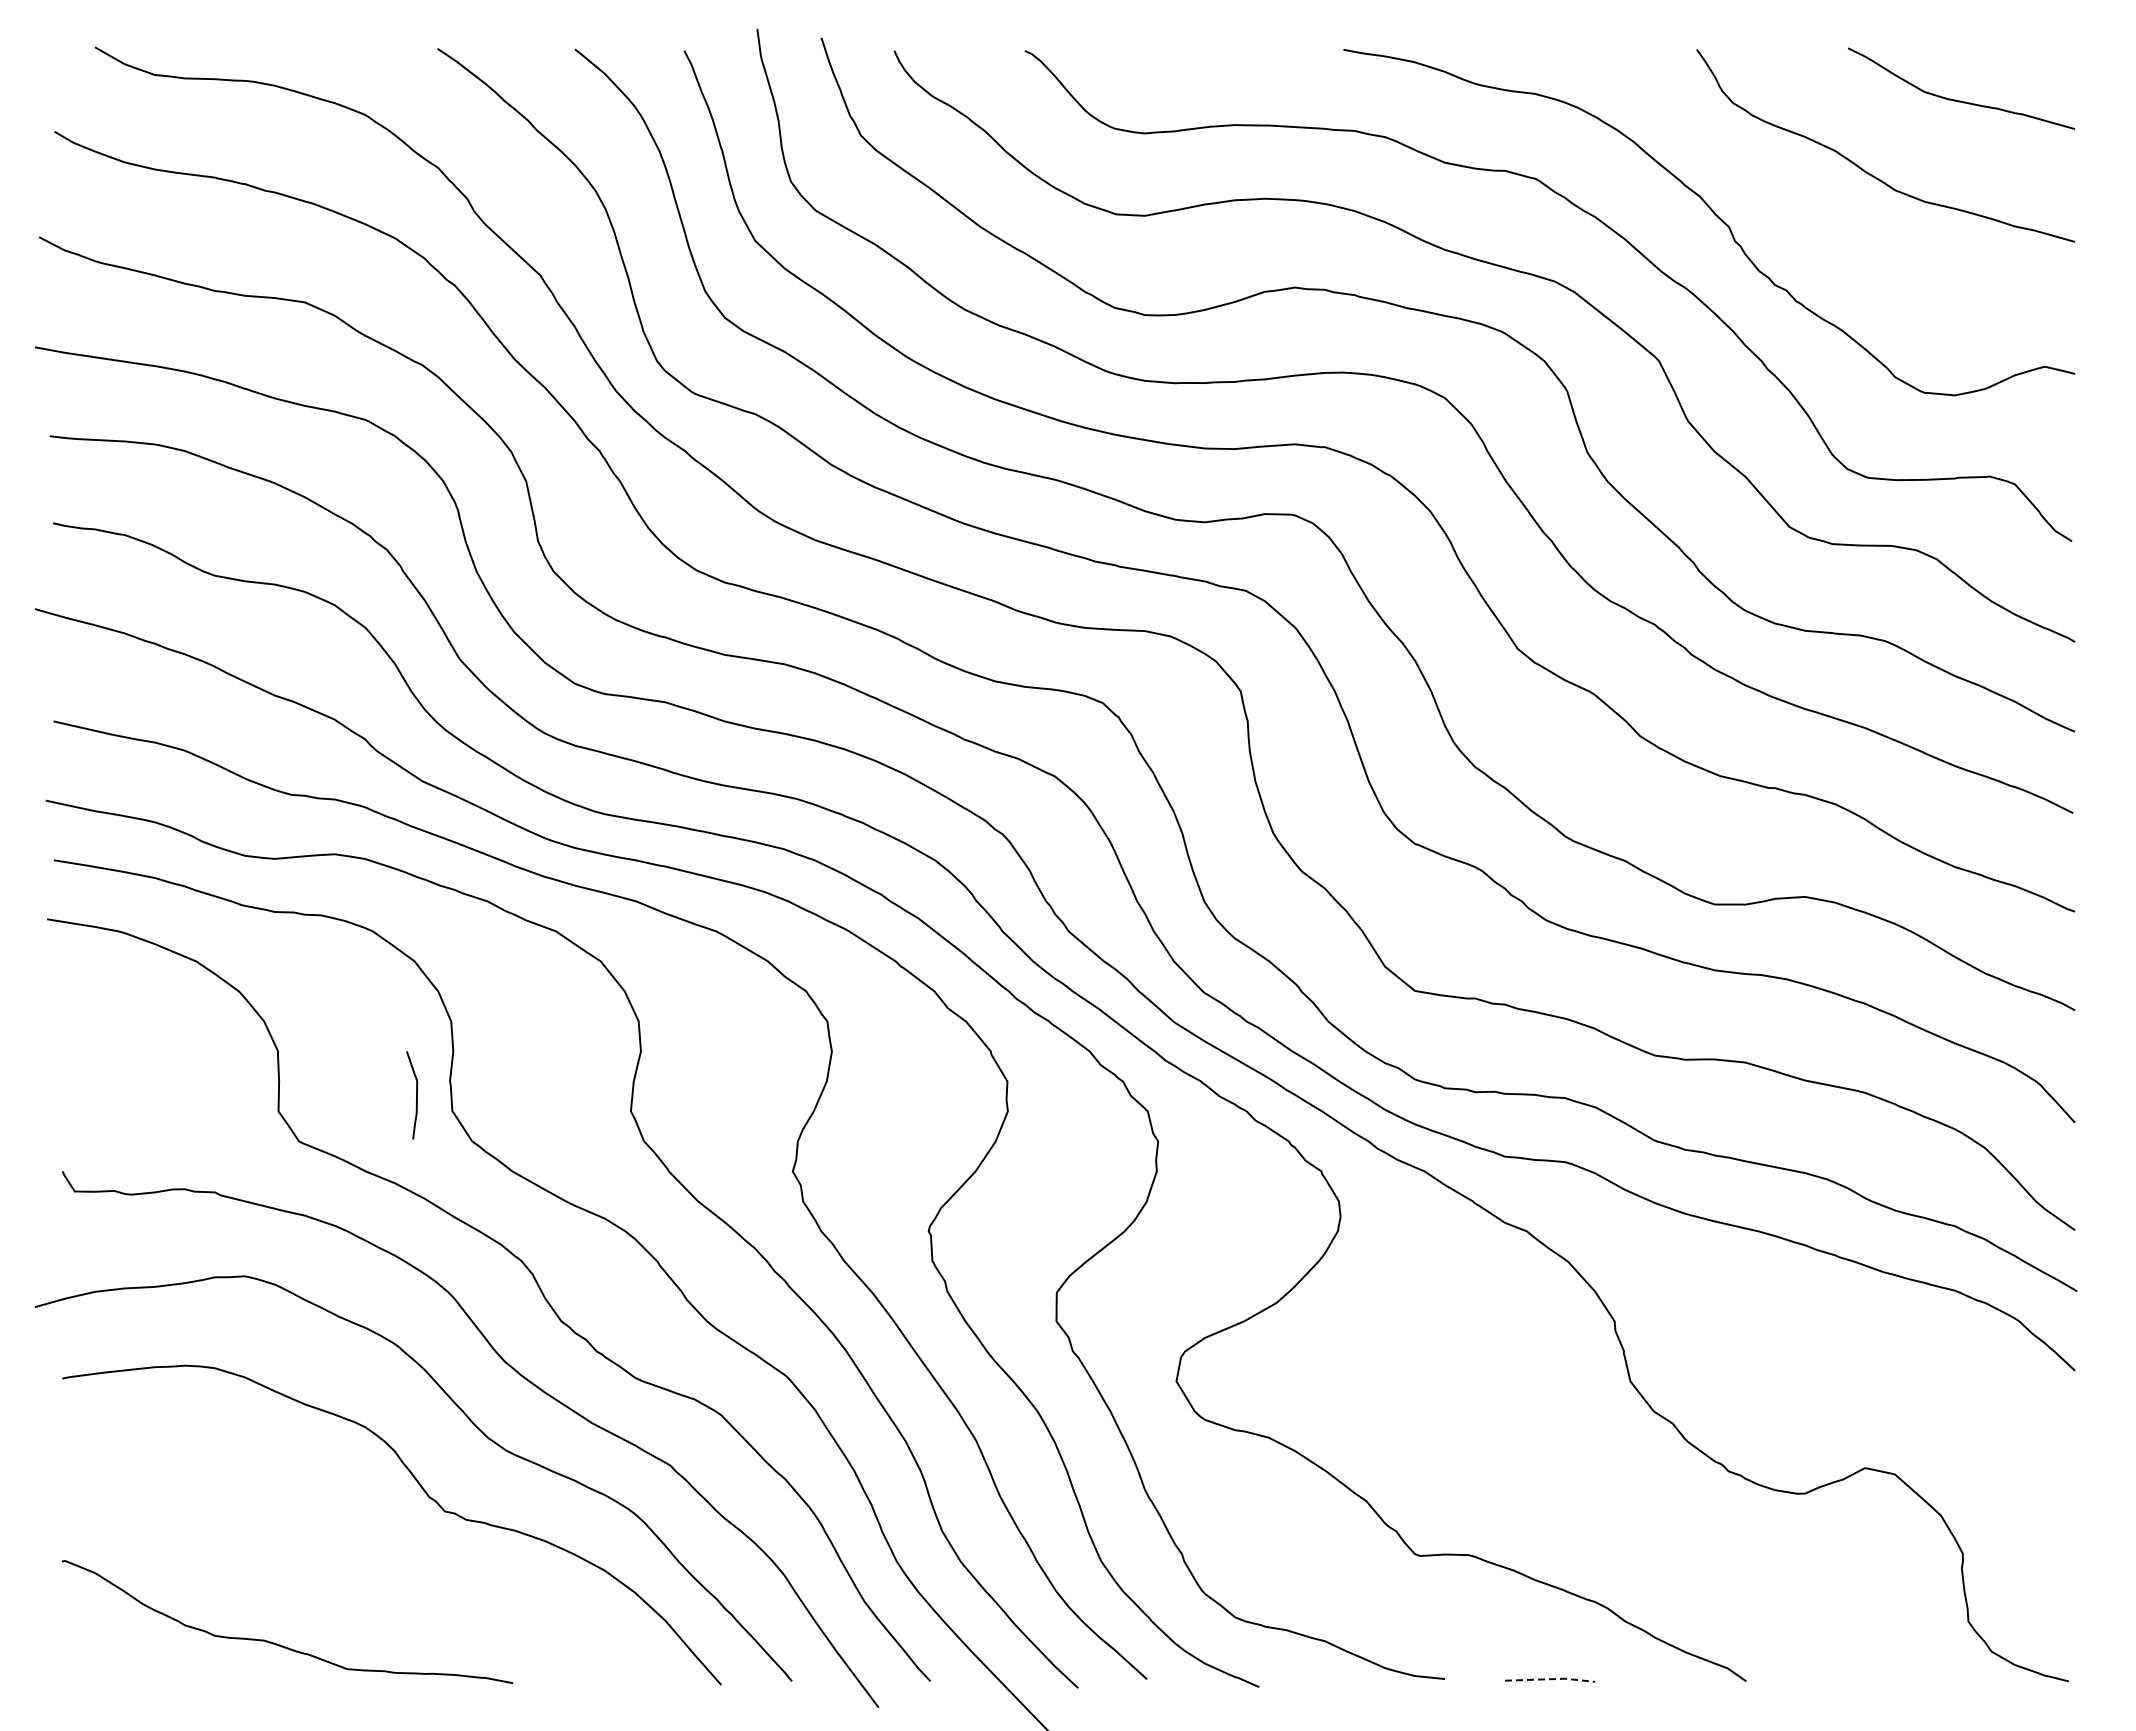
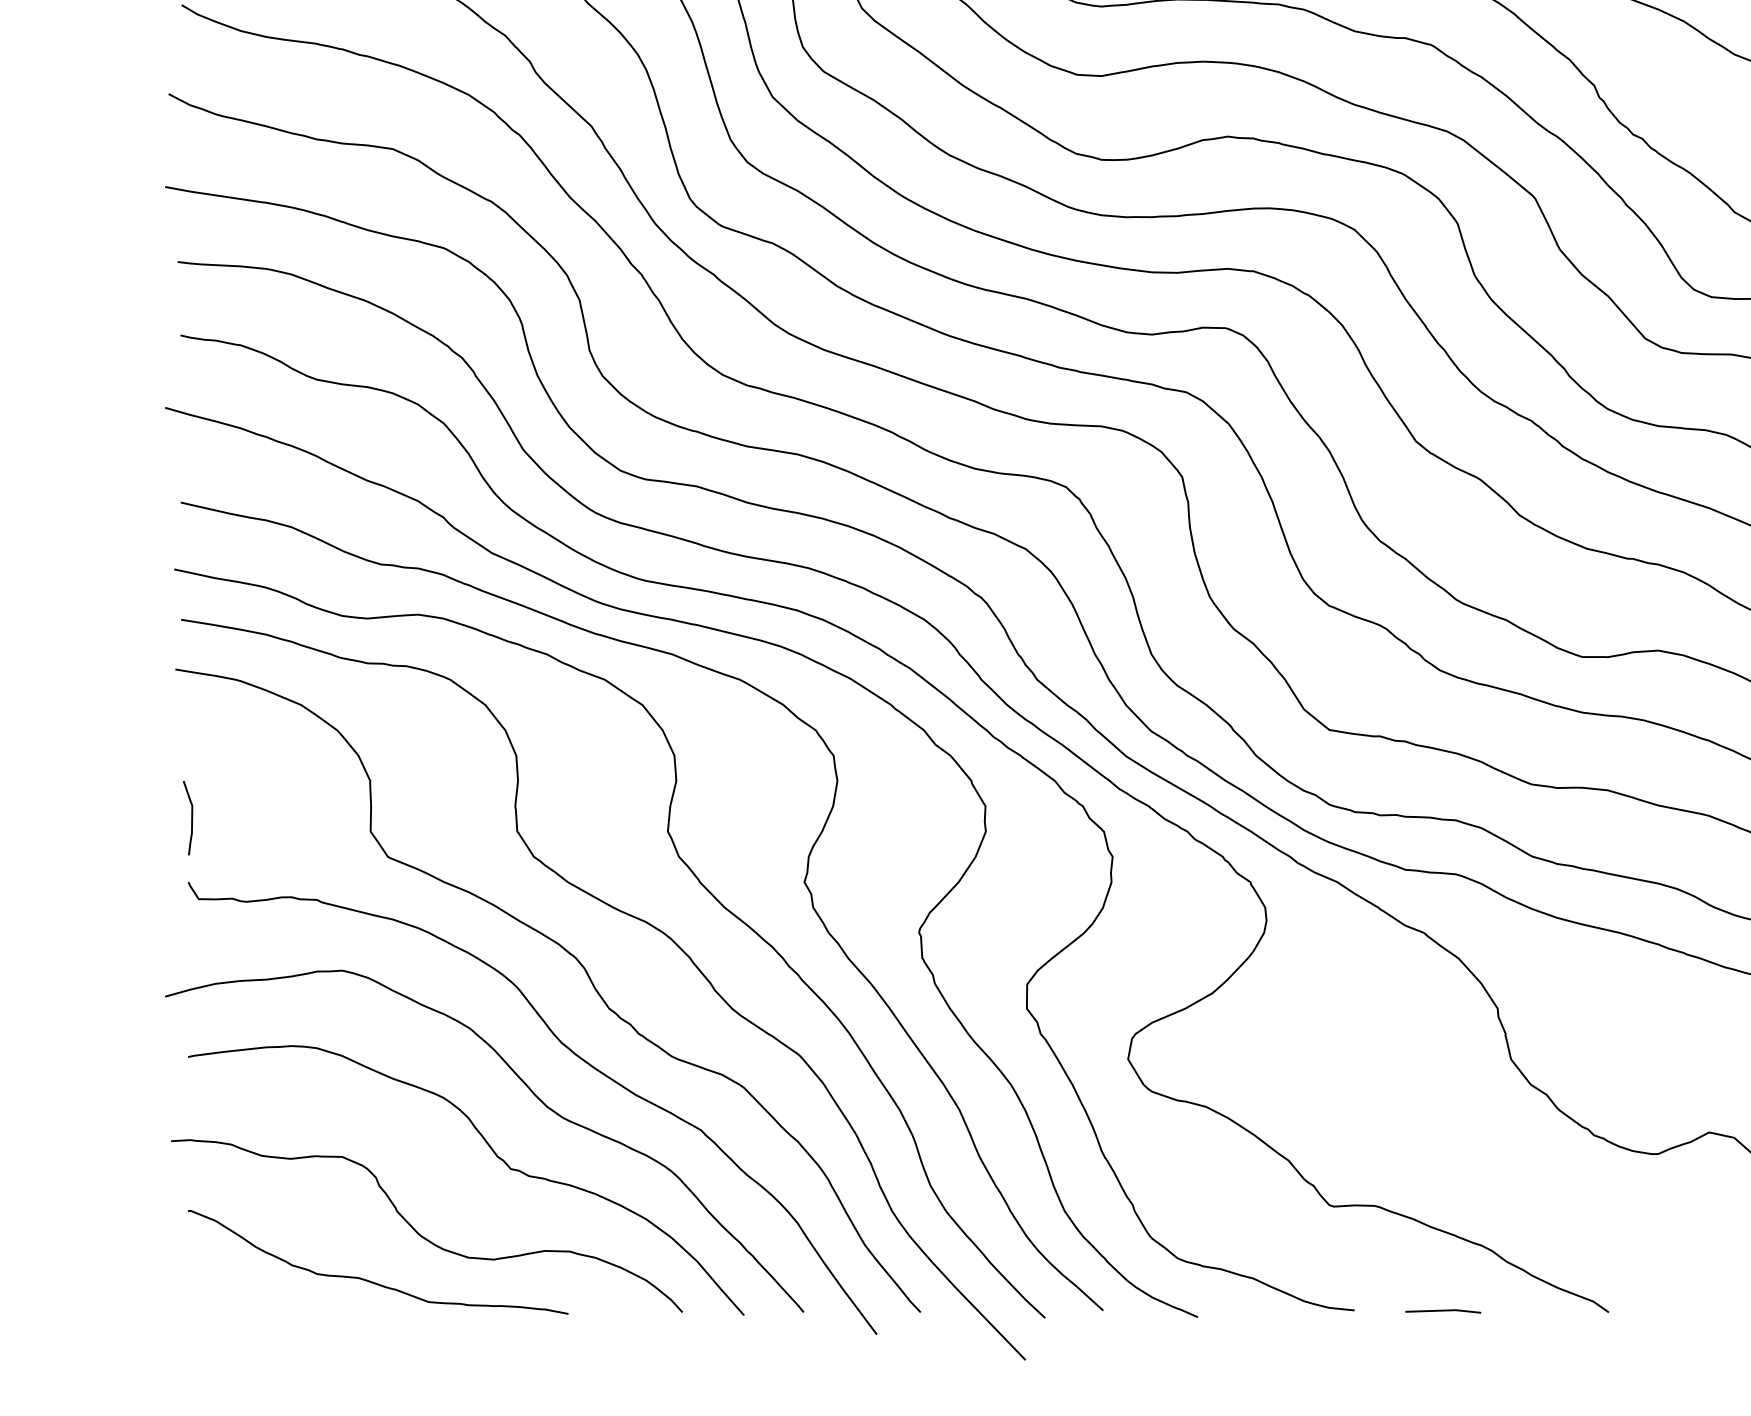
curve: (416, 1095) -> (191, 818), moved
curve: (337, 1588) -> (420, 1234), added
line: (1551, 1679) -> (1444, 1310), dashed -> solid

